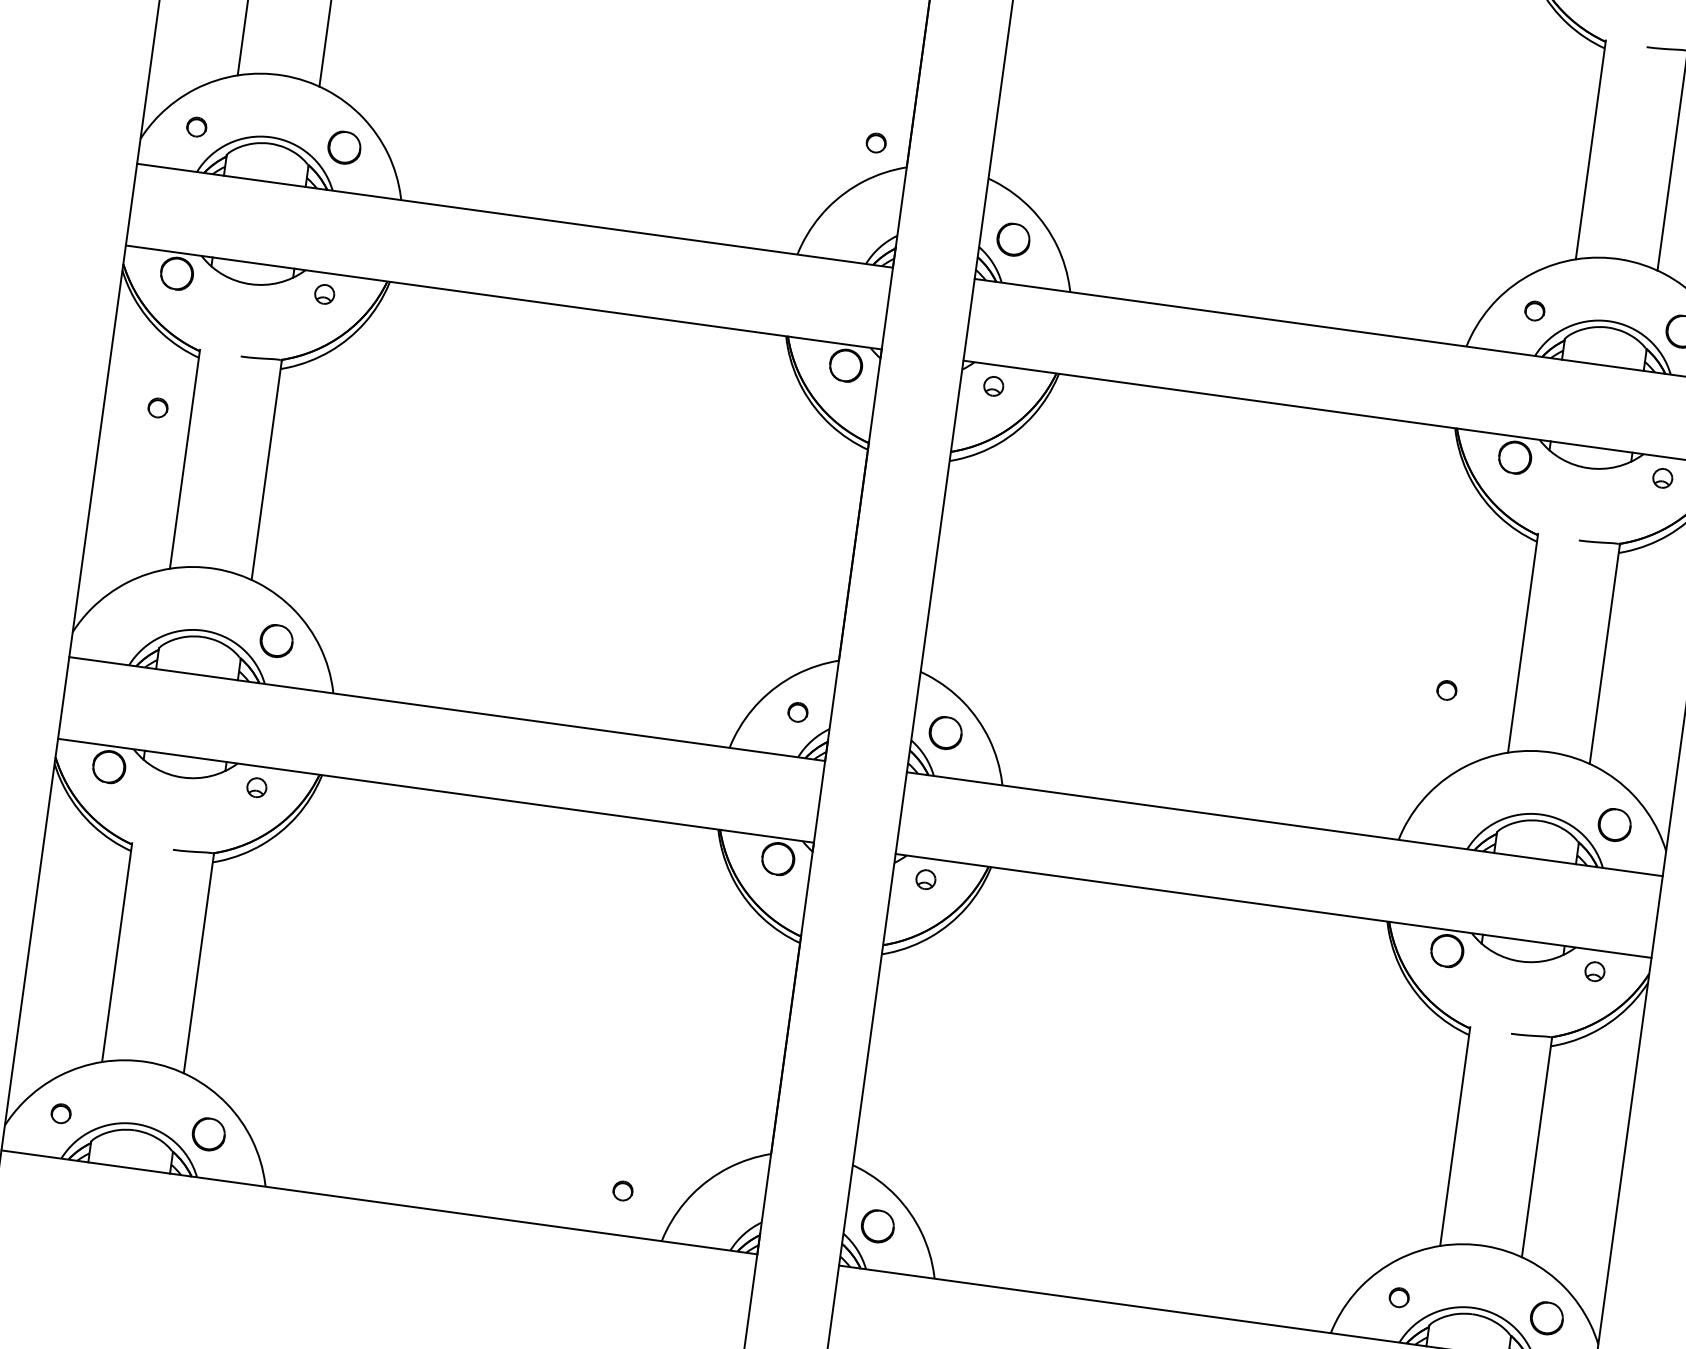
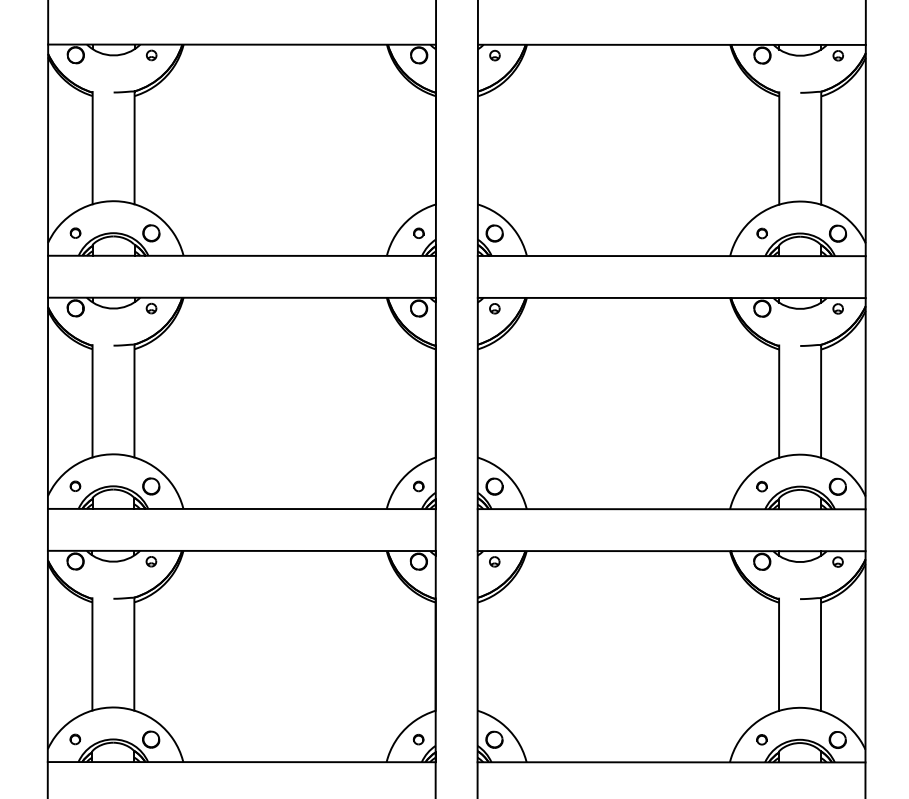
part: (875, 141) -> (418, 232), moved
part: (158, 406) -> (75, 485), moved
part: (1445, 690) -> (761, 486), moved
part: (622, 1190) -> (418, 739), moved

